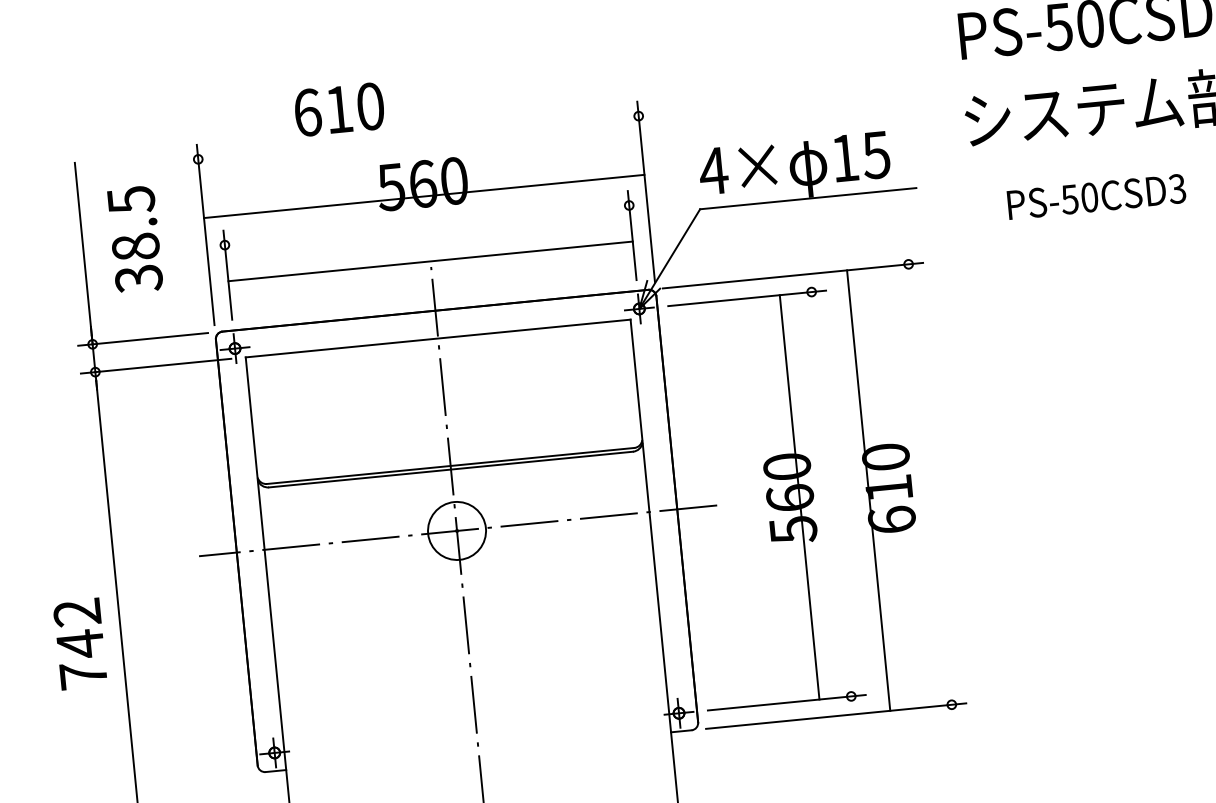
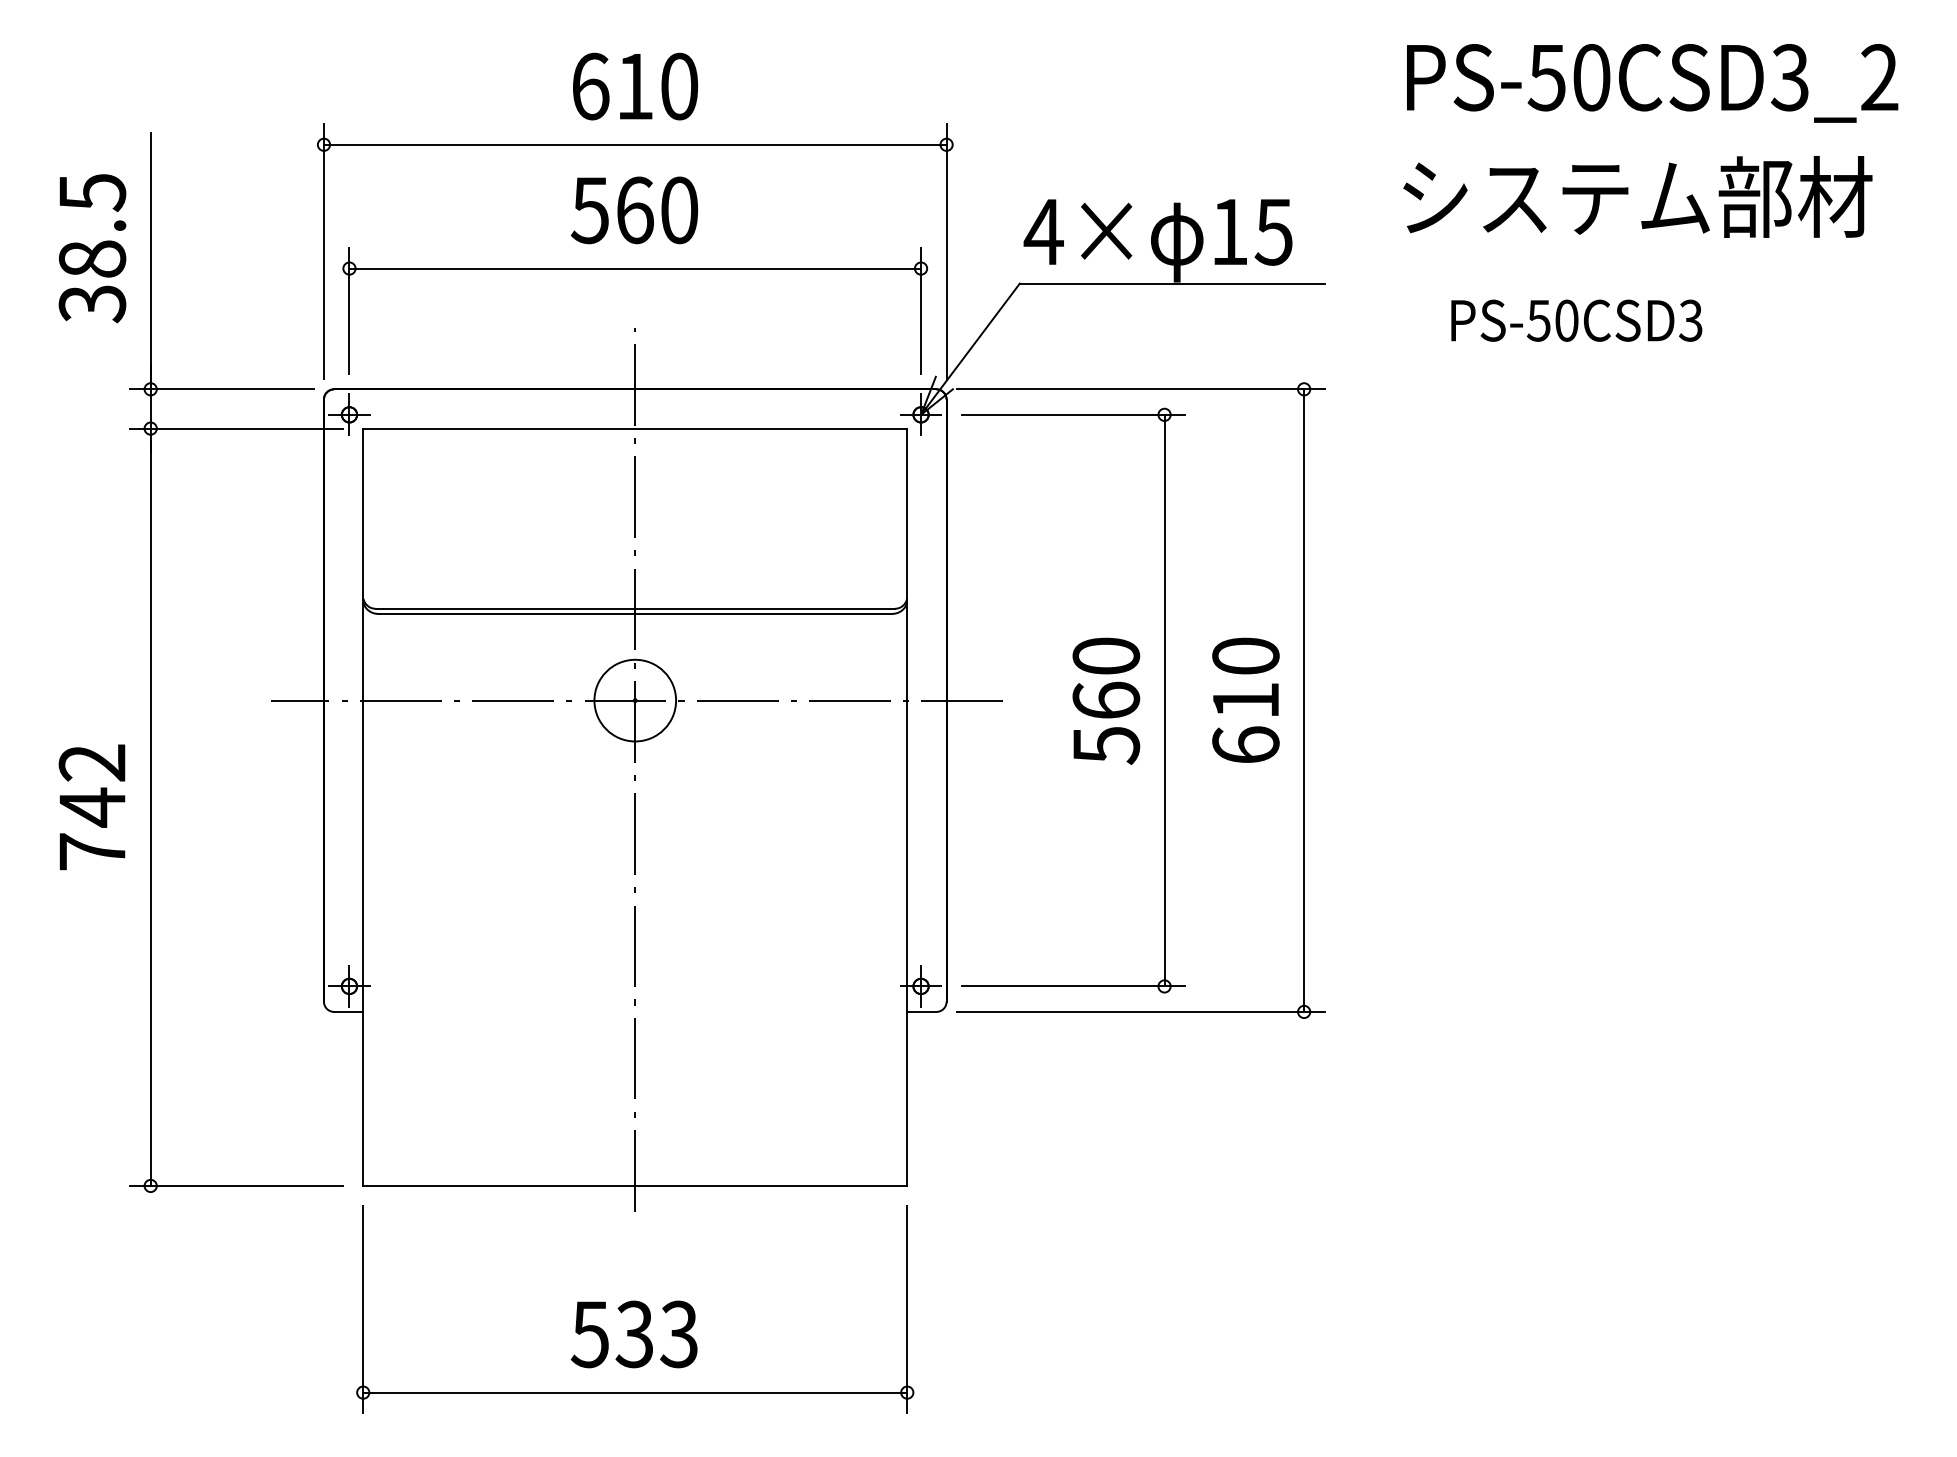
text: (339, 109) -> (635, 86), moved
line: (423, 196) -> (634, 144), moved
text: (135, 239) -> (92, 248), moved
line: (430, 261) -> (635, 268), moved
line: (868, 490) -> (1304, 700), moved
line: (799, 497) -> (1164, 700), moved

